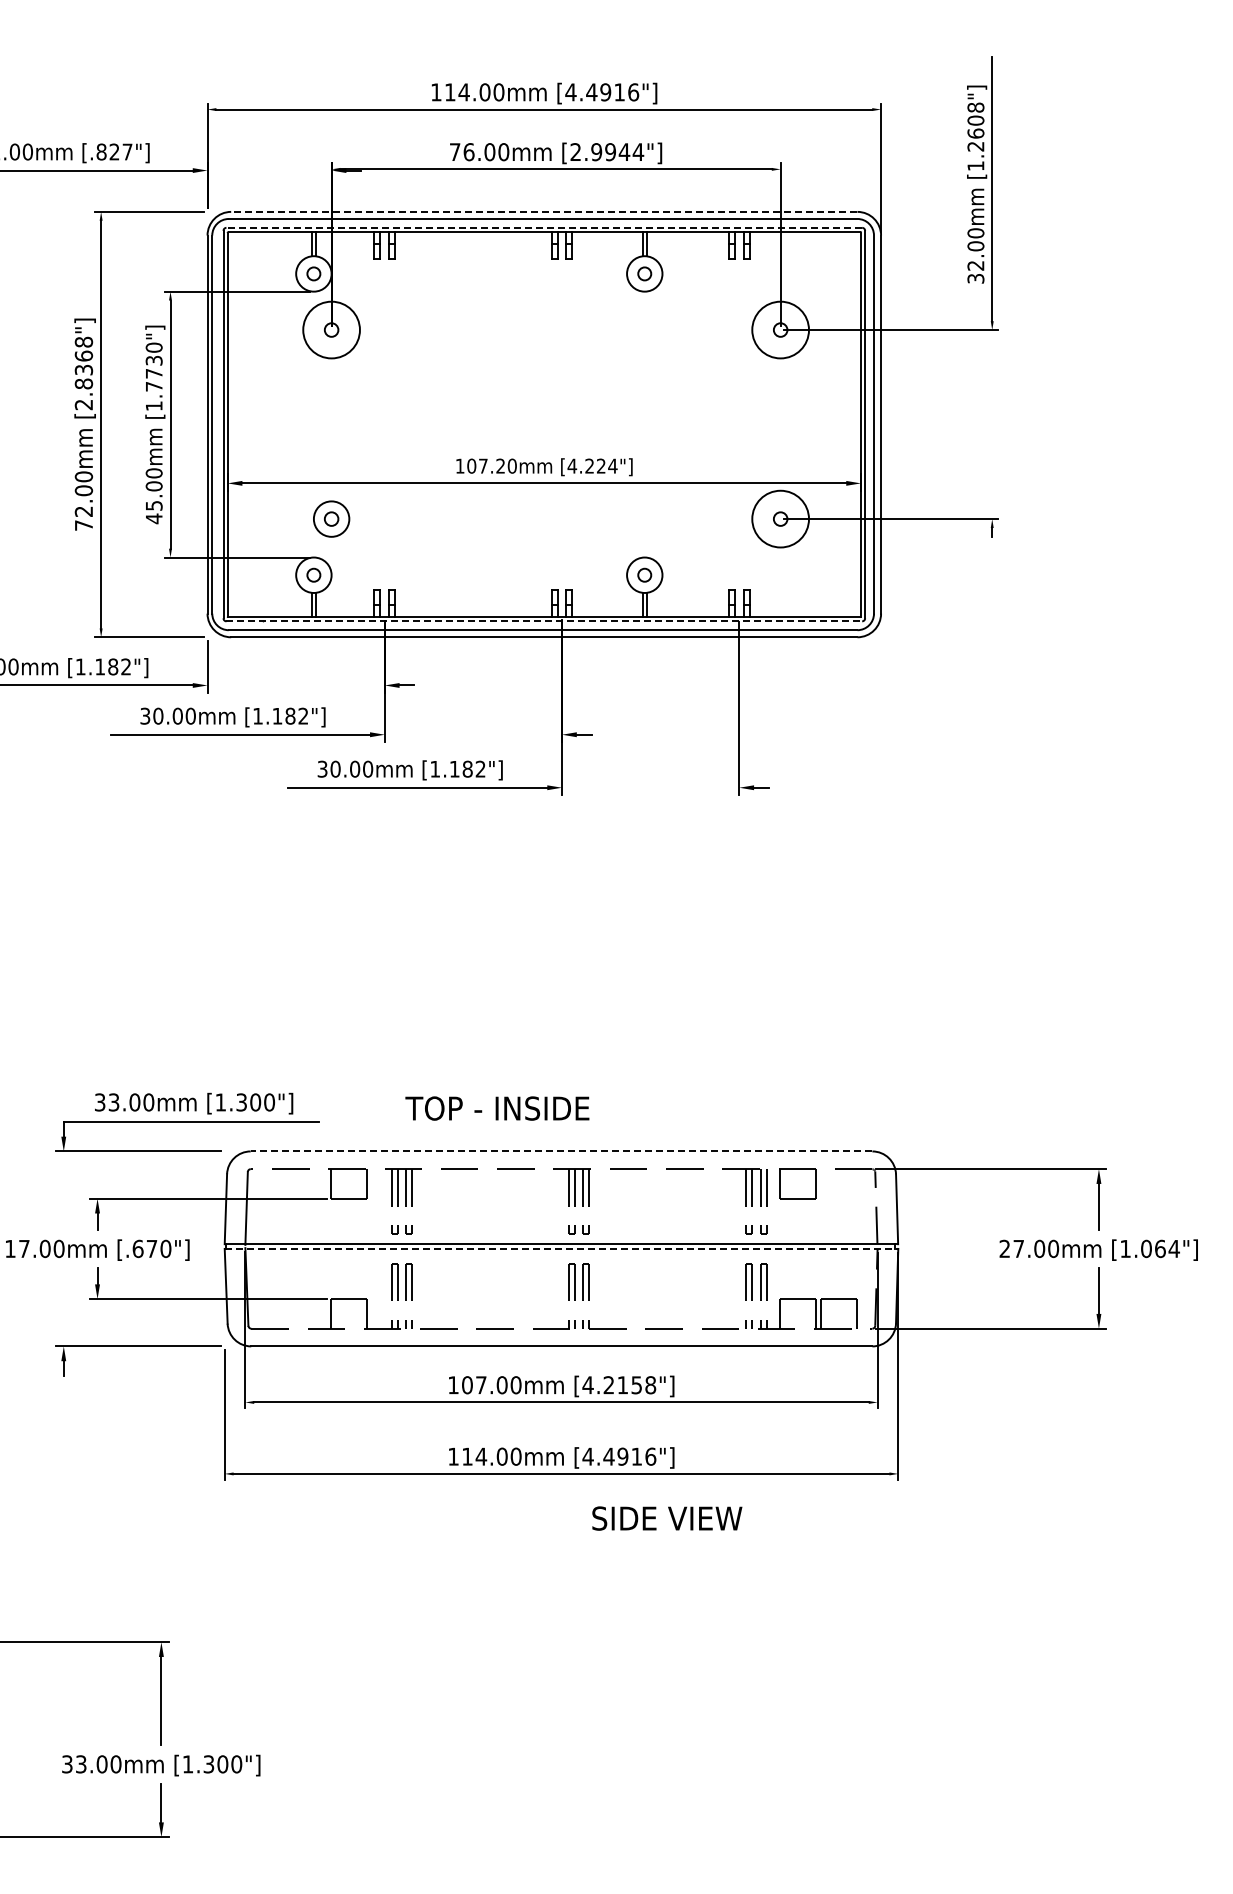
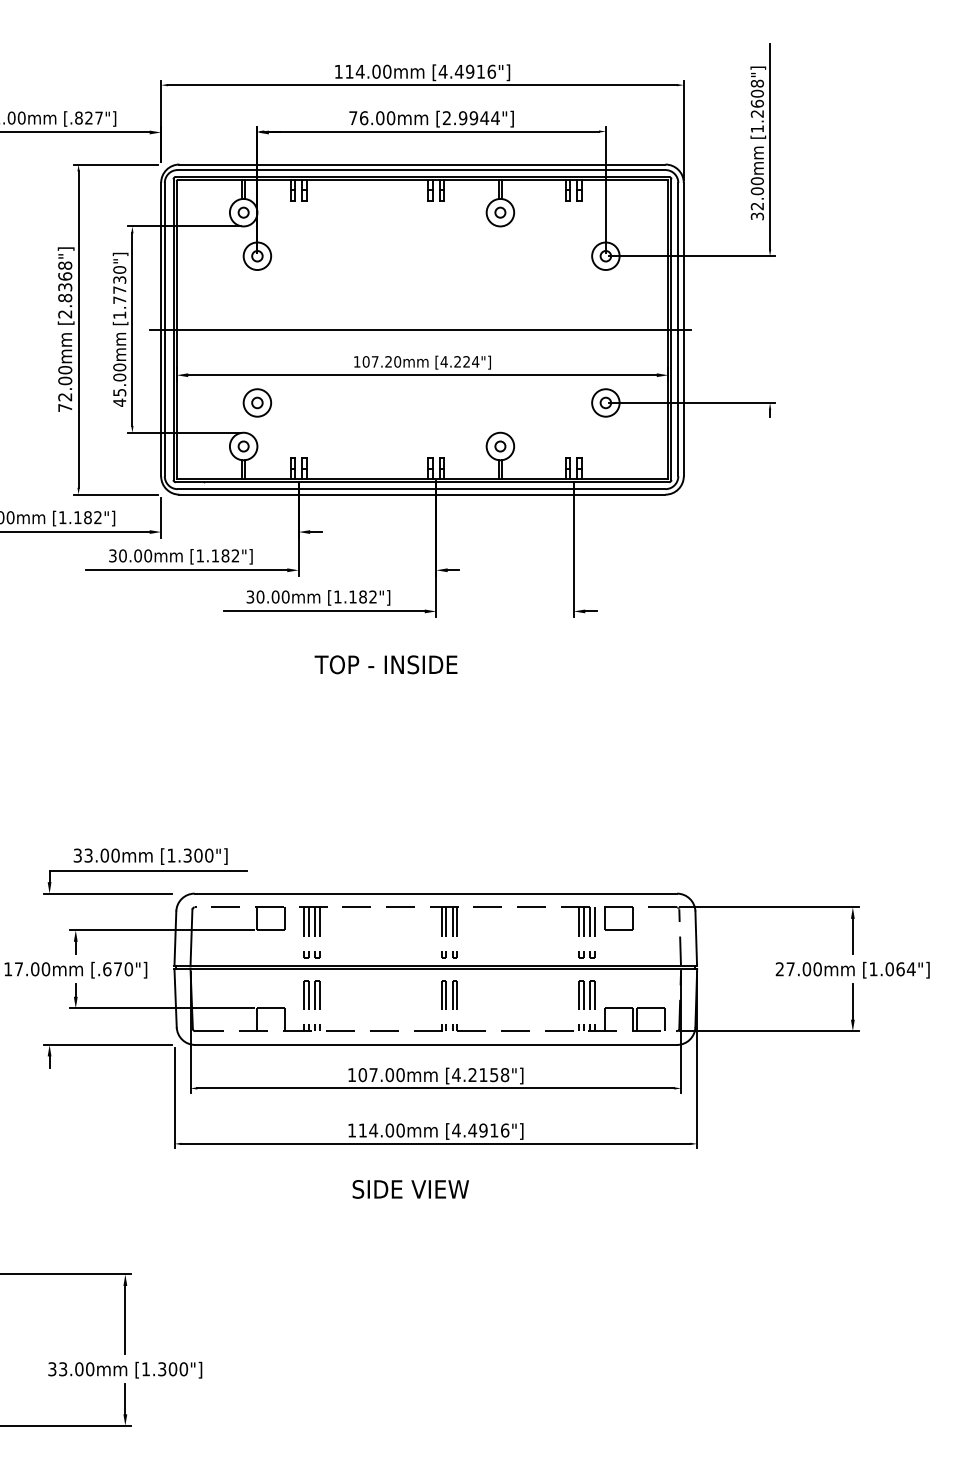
line: (543, 211) -> (421, 164), dashed -> solid
line: (544, 227) -> (422, 176), dashed -> solid
circle: (331, 329) -> (257, 255), size x0.62
circle: (780, 329) -> (605, 255), size x0.62
line: (541, 424) -> (420, 329), added
circle: (780, 518) -> (605, 402), size x0.62
line: (544, 621) -> (422, 482), dashed -> solid
text: (497, 1108) -> (386, 664), moved
line: (561, 1151) -> (435, 893), dashed -> solid
line: (561, 1248) -> (435, 968), dashed -> solid
text: (667, 1518) -> (410, 1189), moved

